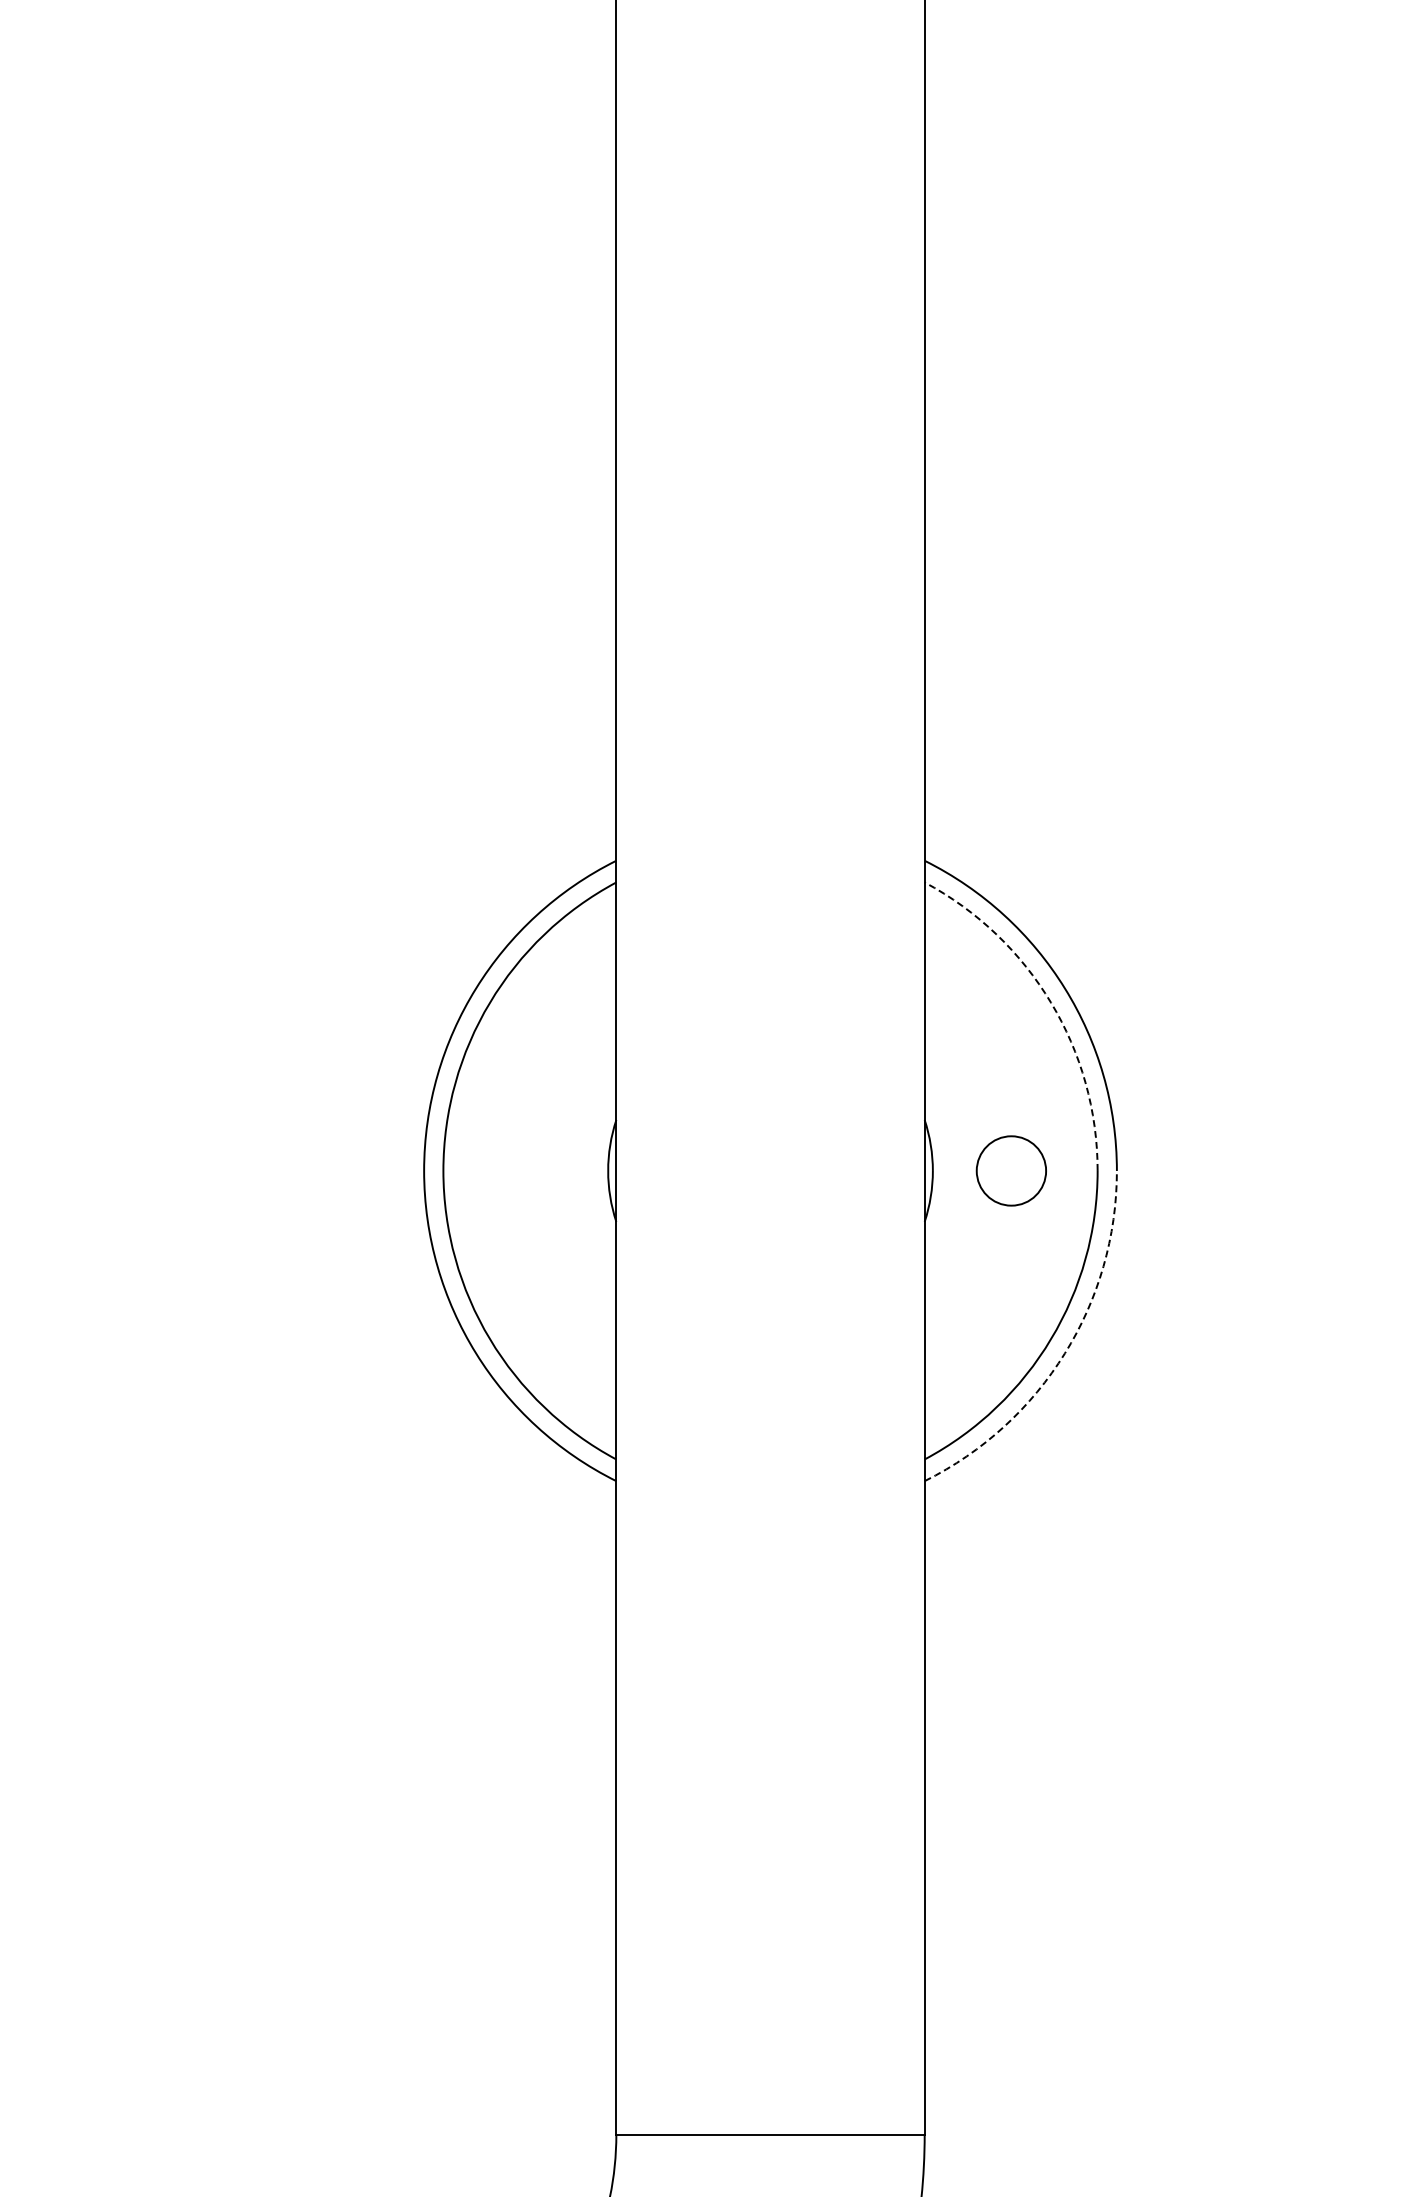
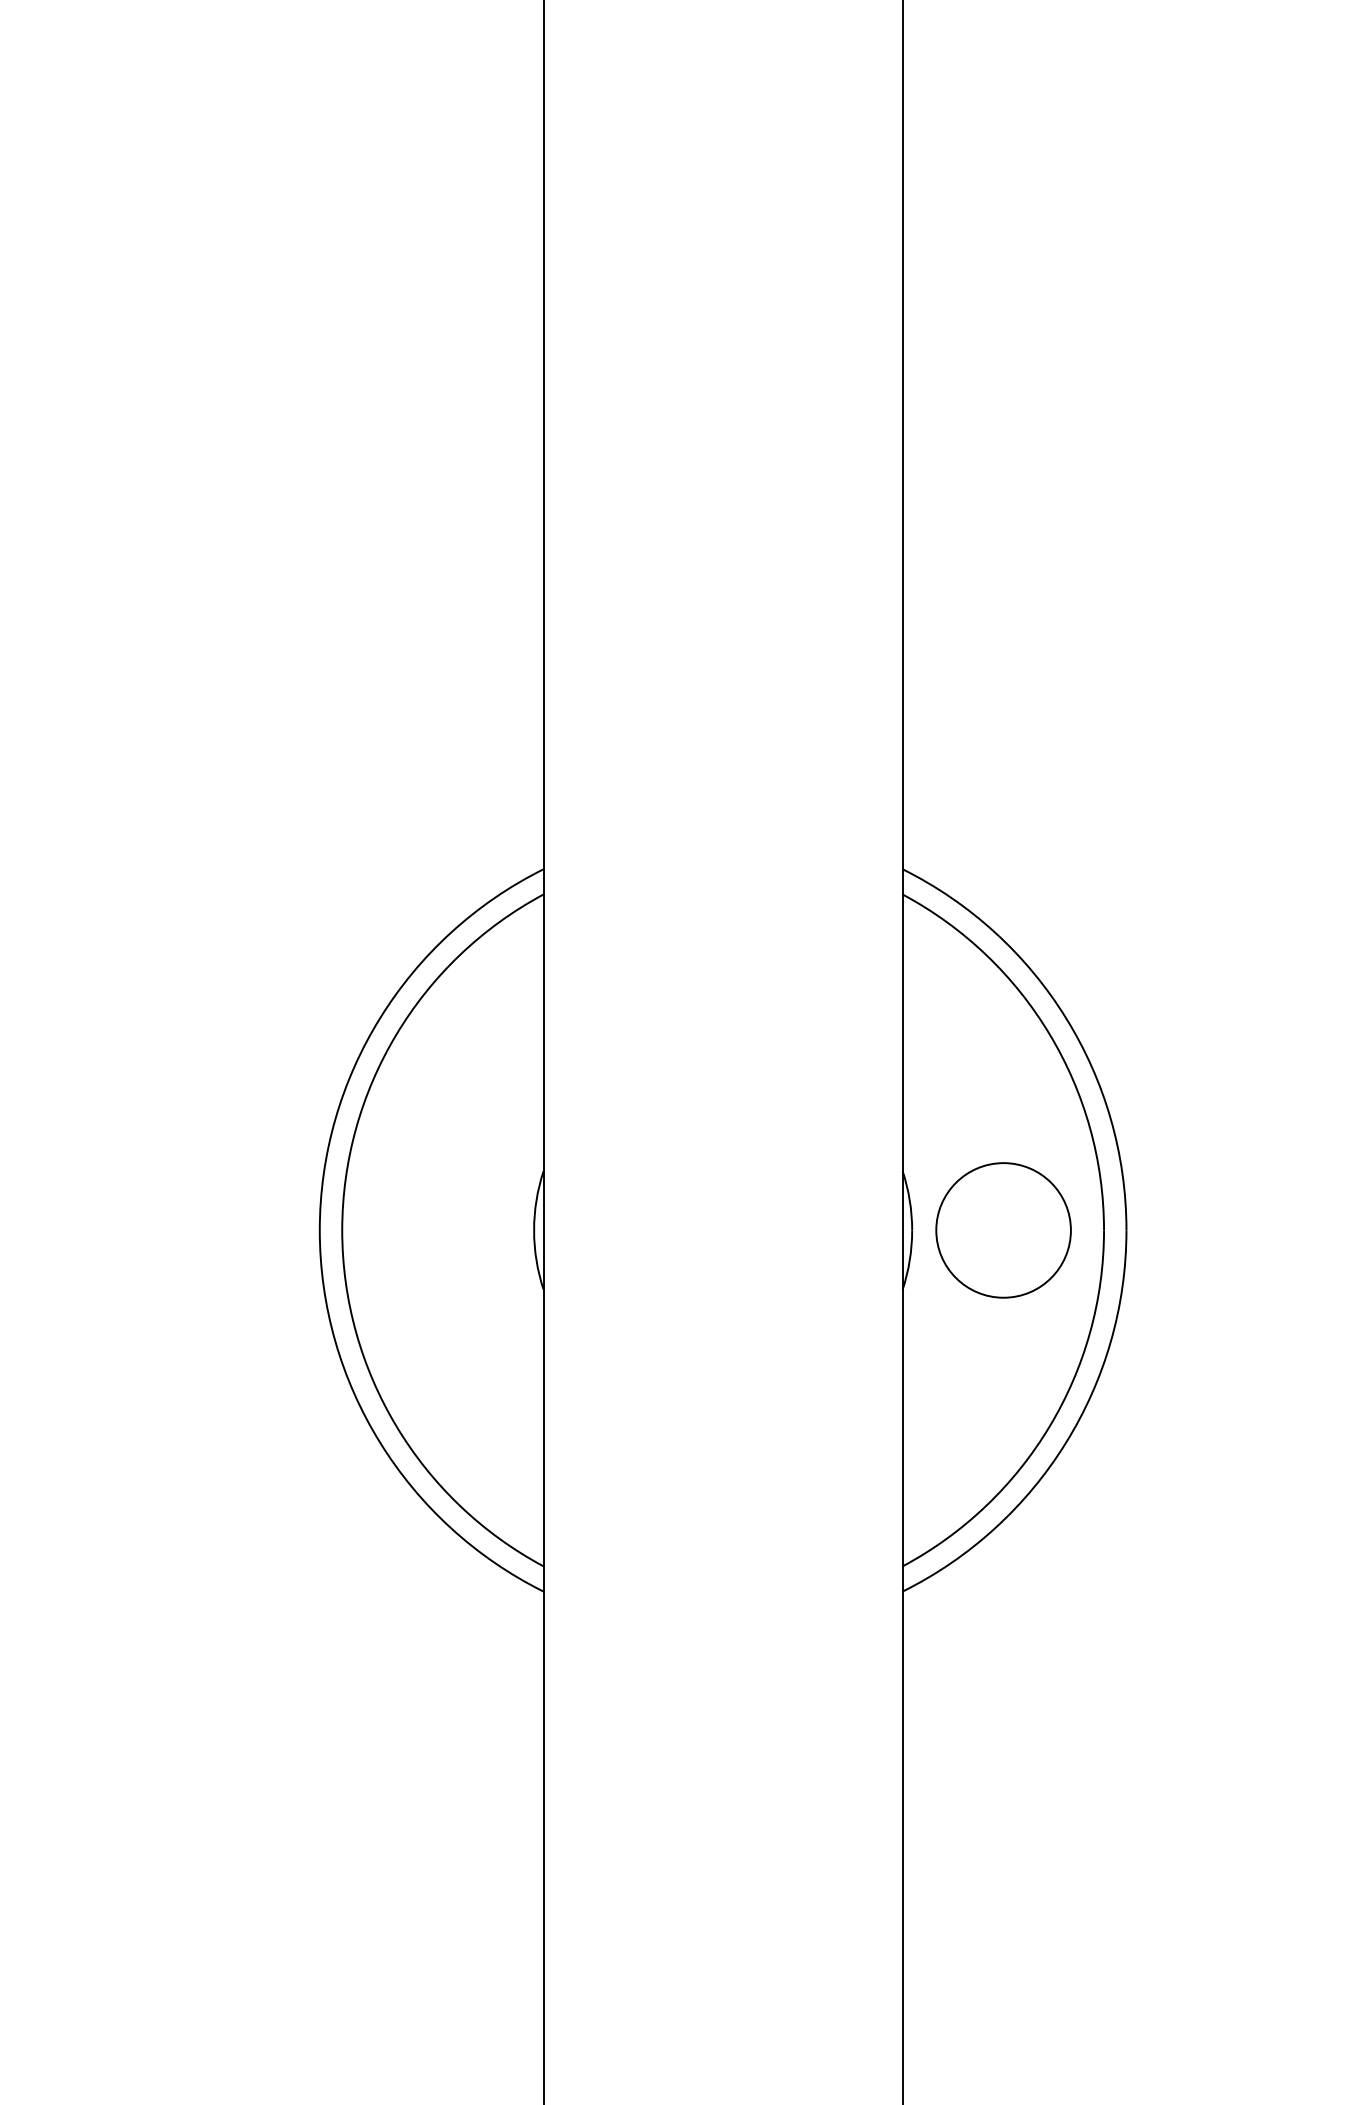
arc: (1051, 1002) -> (1050, 1034), dashed -> solid
circle: (1011, 1170) -> (1003, 1229), size x1.67
arc: (1064, 1353) -> (1065, 1442), dashed -> solid

